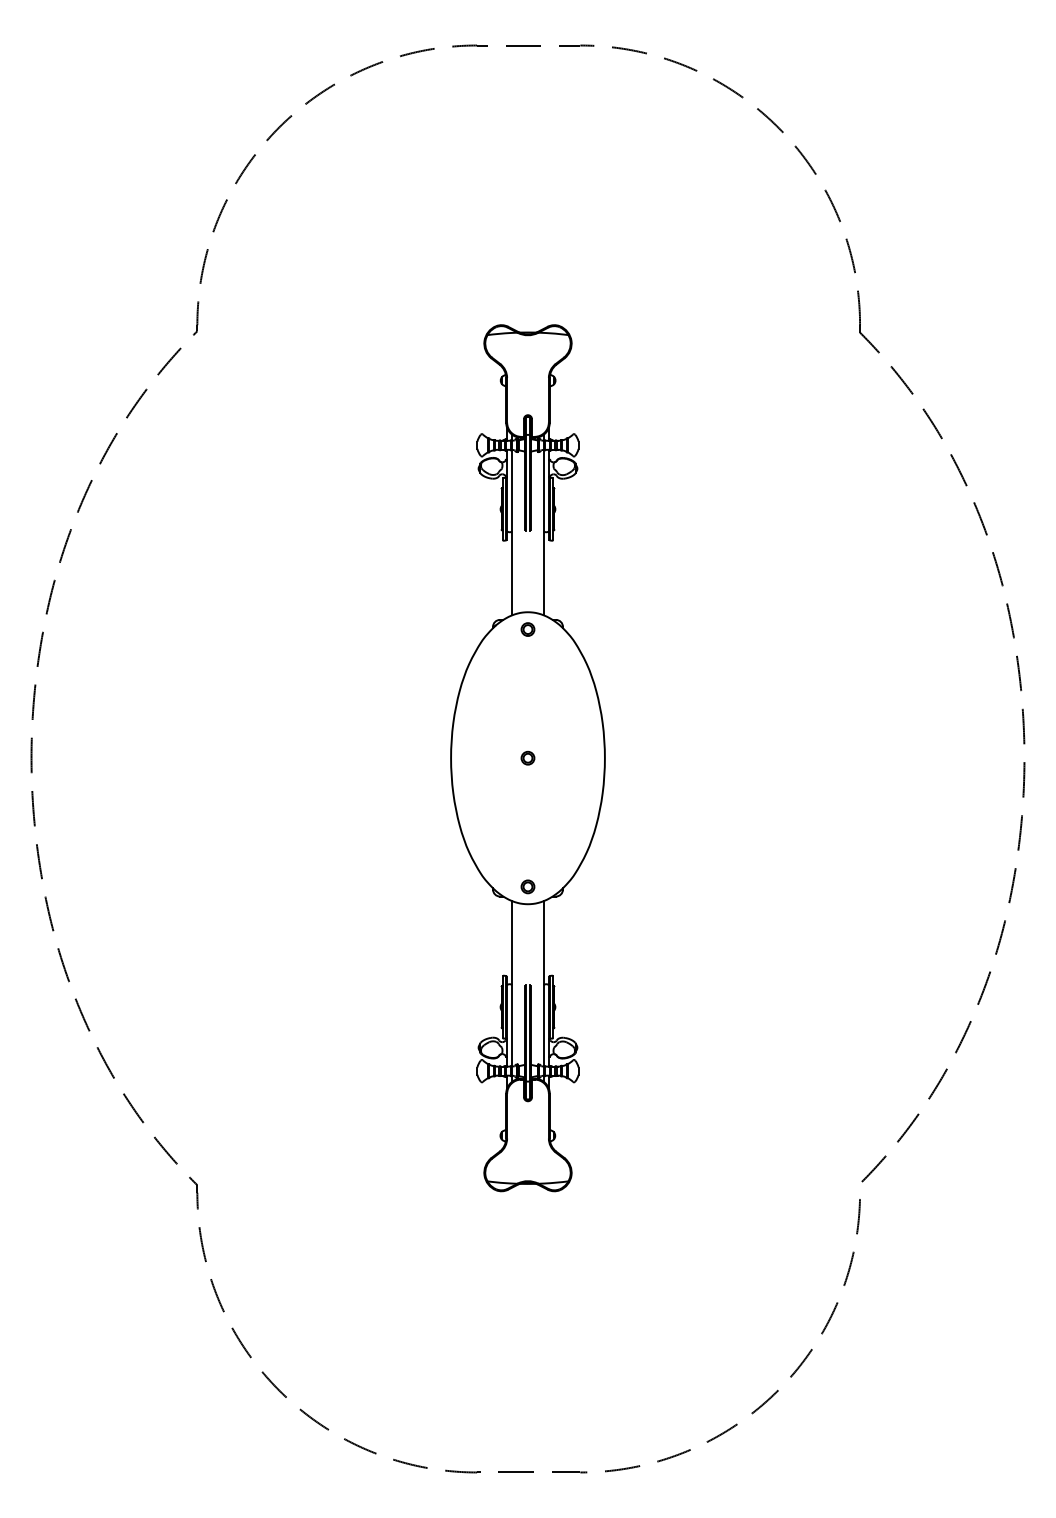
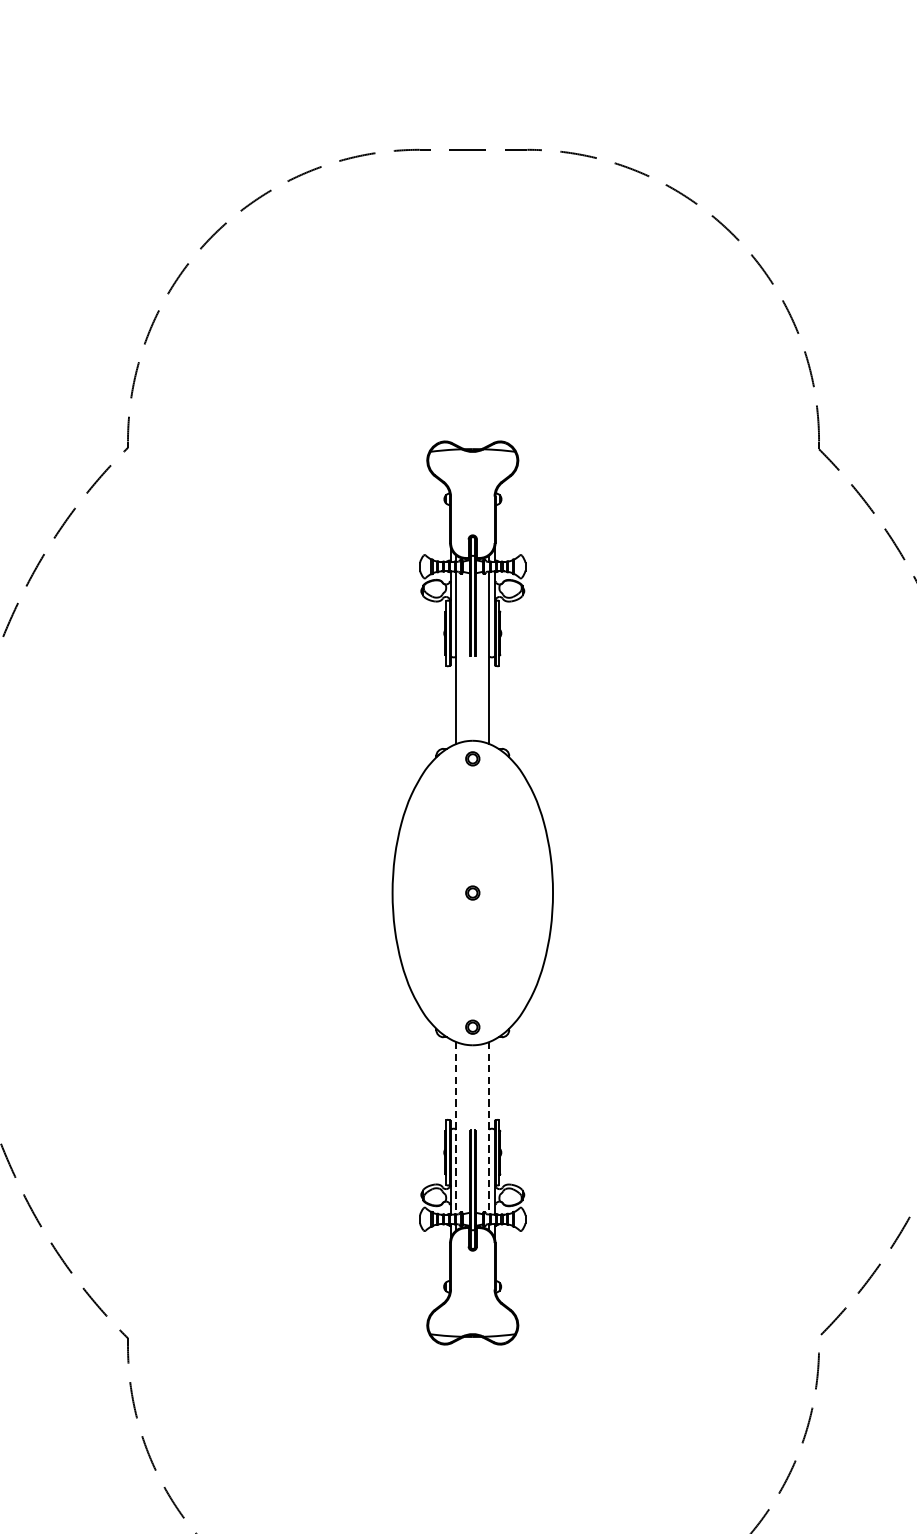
line: (512, 983) -> (456, 1127), solid -> dashed
line: (543, 983) -> (488, 1127), solid -> dashed

